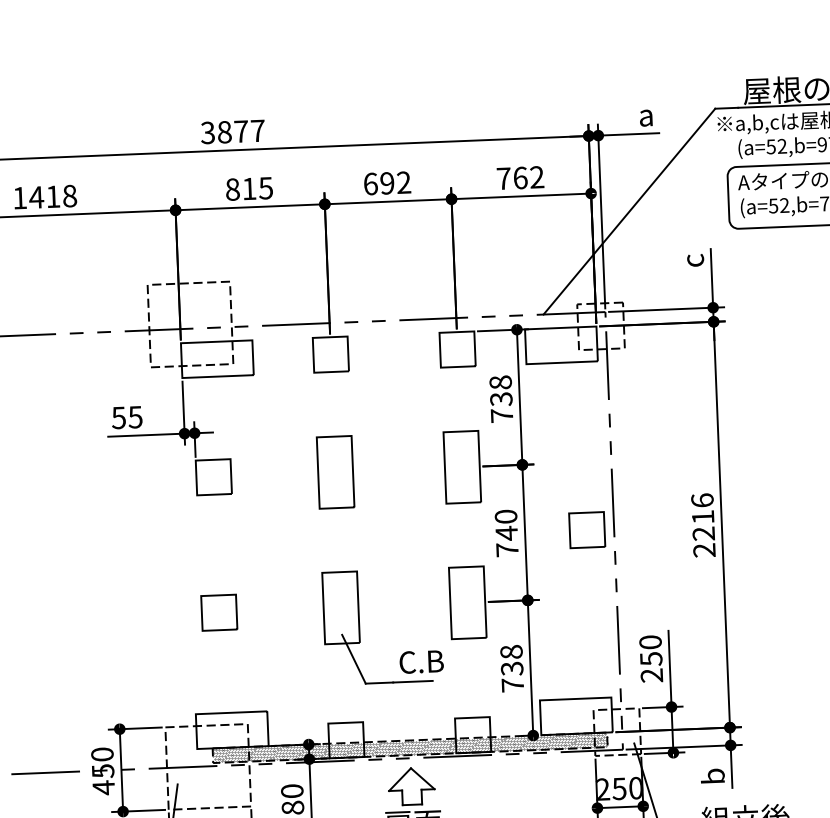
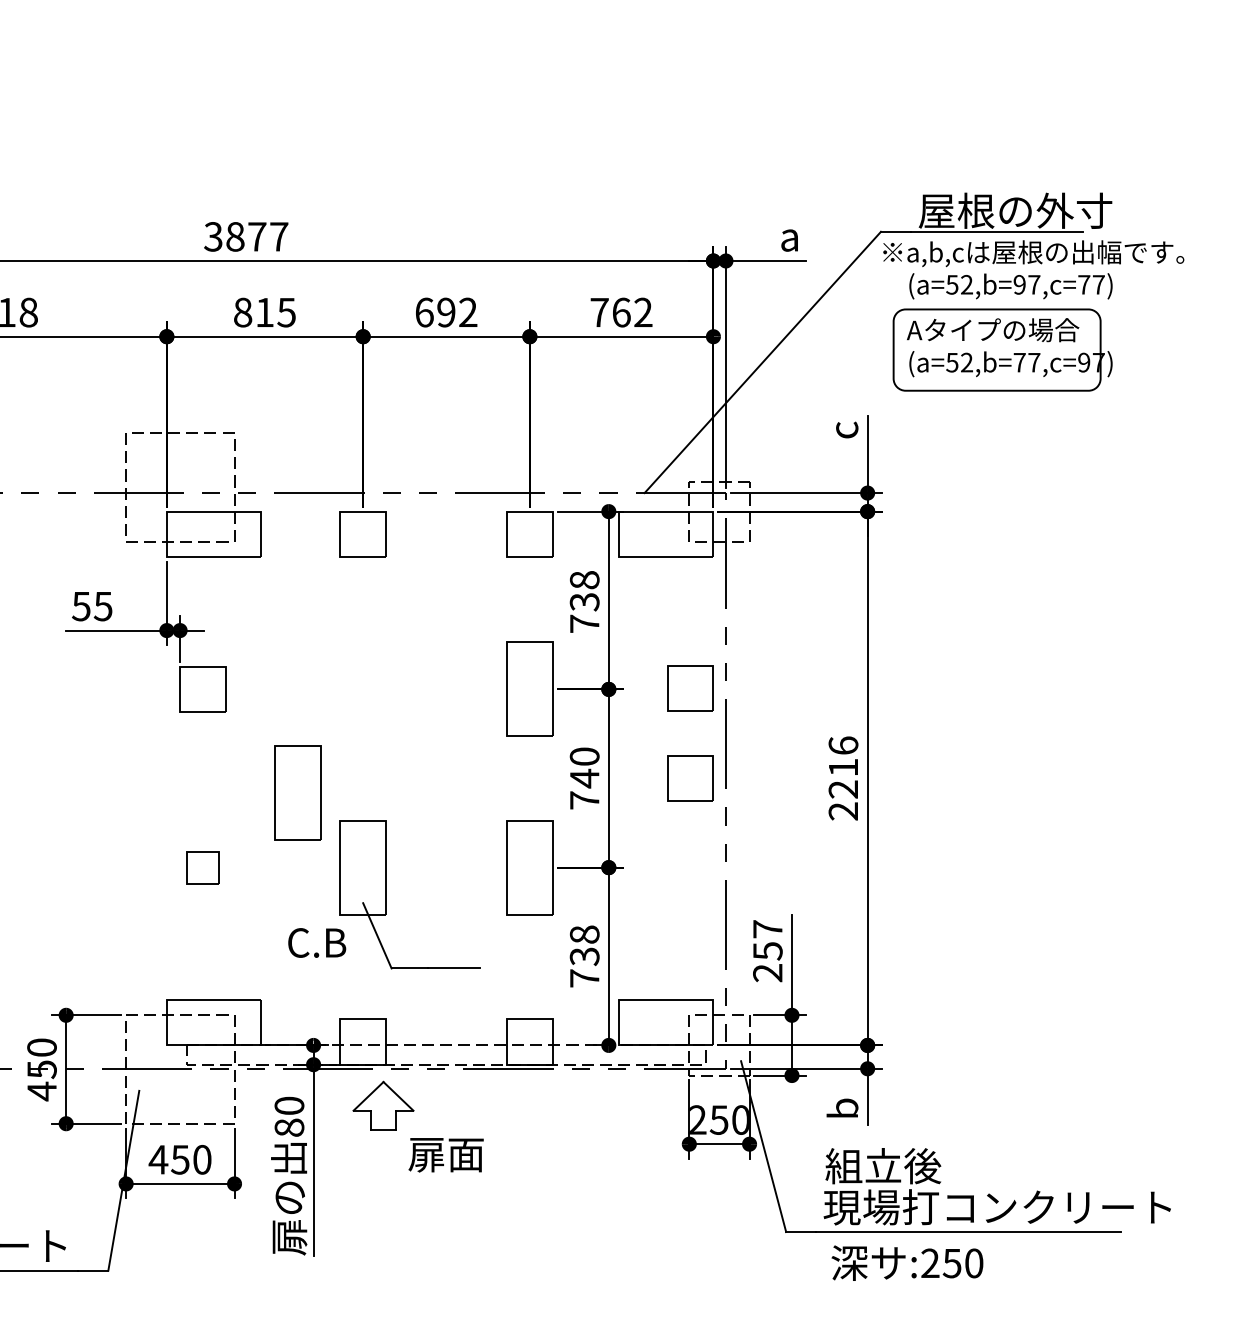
part: (584, 461) -> (690, 688), added
part: (335, 471) -> (297, 792), moved
part: (218, 612) -> (202, 867), size x0.7
text: (650, 642) -> (767, 929), 250 -> 257
text: (421, 661) -> (317, 942), moved
hatch: (410, 748) -> (446, 1055), removed
part: (411, 786) -> (383, 1105), moved

